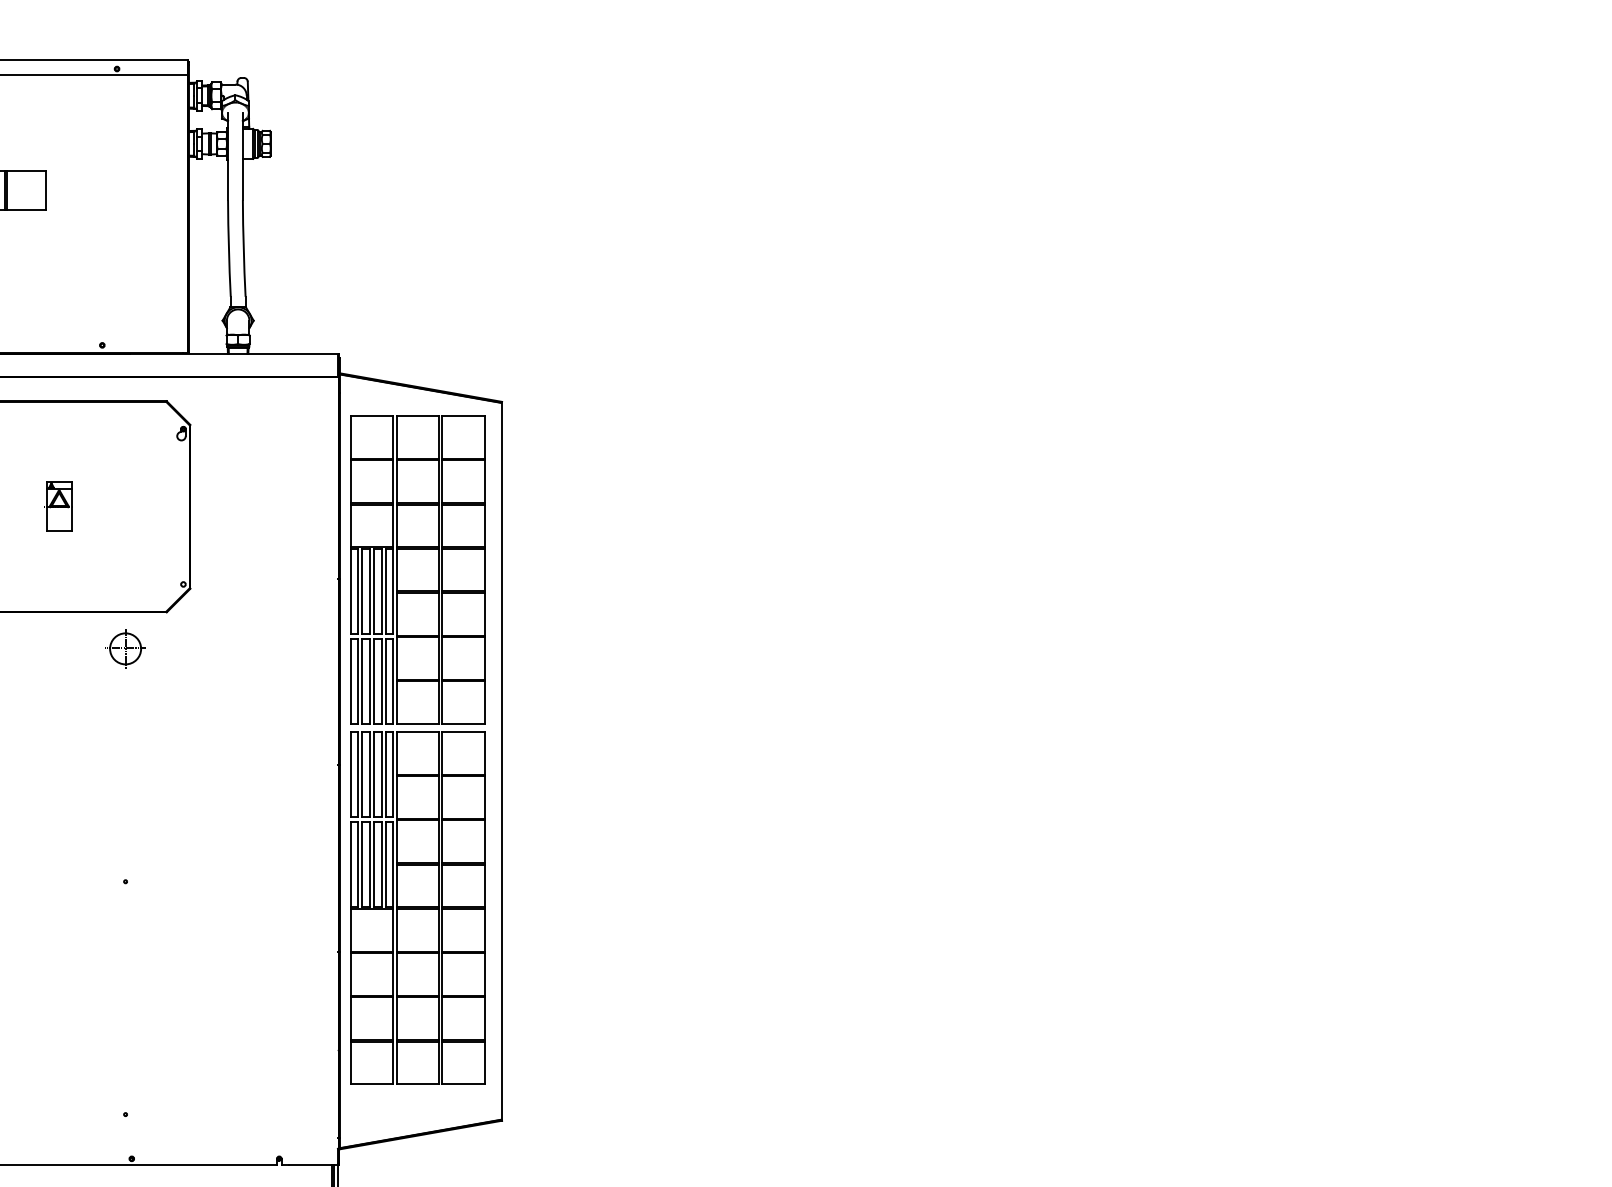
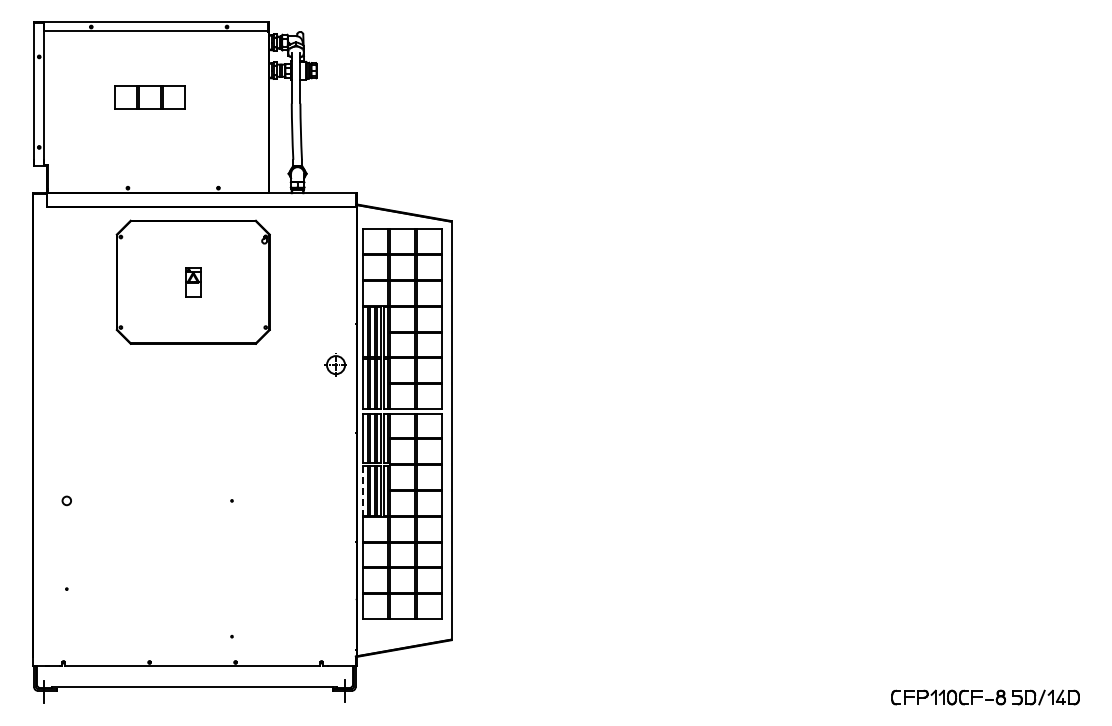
part: (124, 647) -> (335, 364), moved
line: (351, 863) -> (363, 490), solid -> dashed

